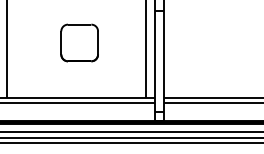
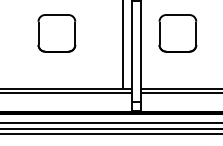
part: (200, 42) -> (177, 32), added

